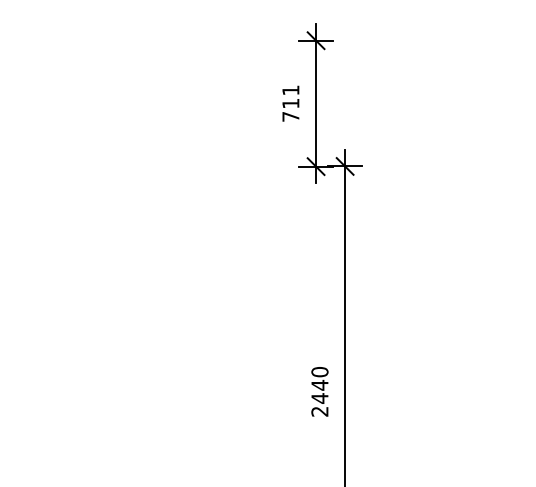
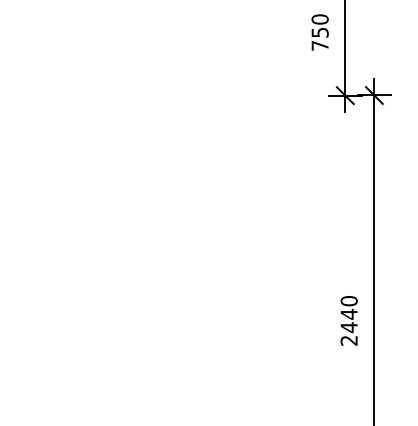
text: (290, 96) -> (319, 25), 711 -> 750

